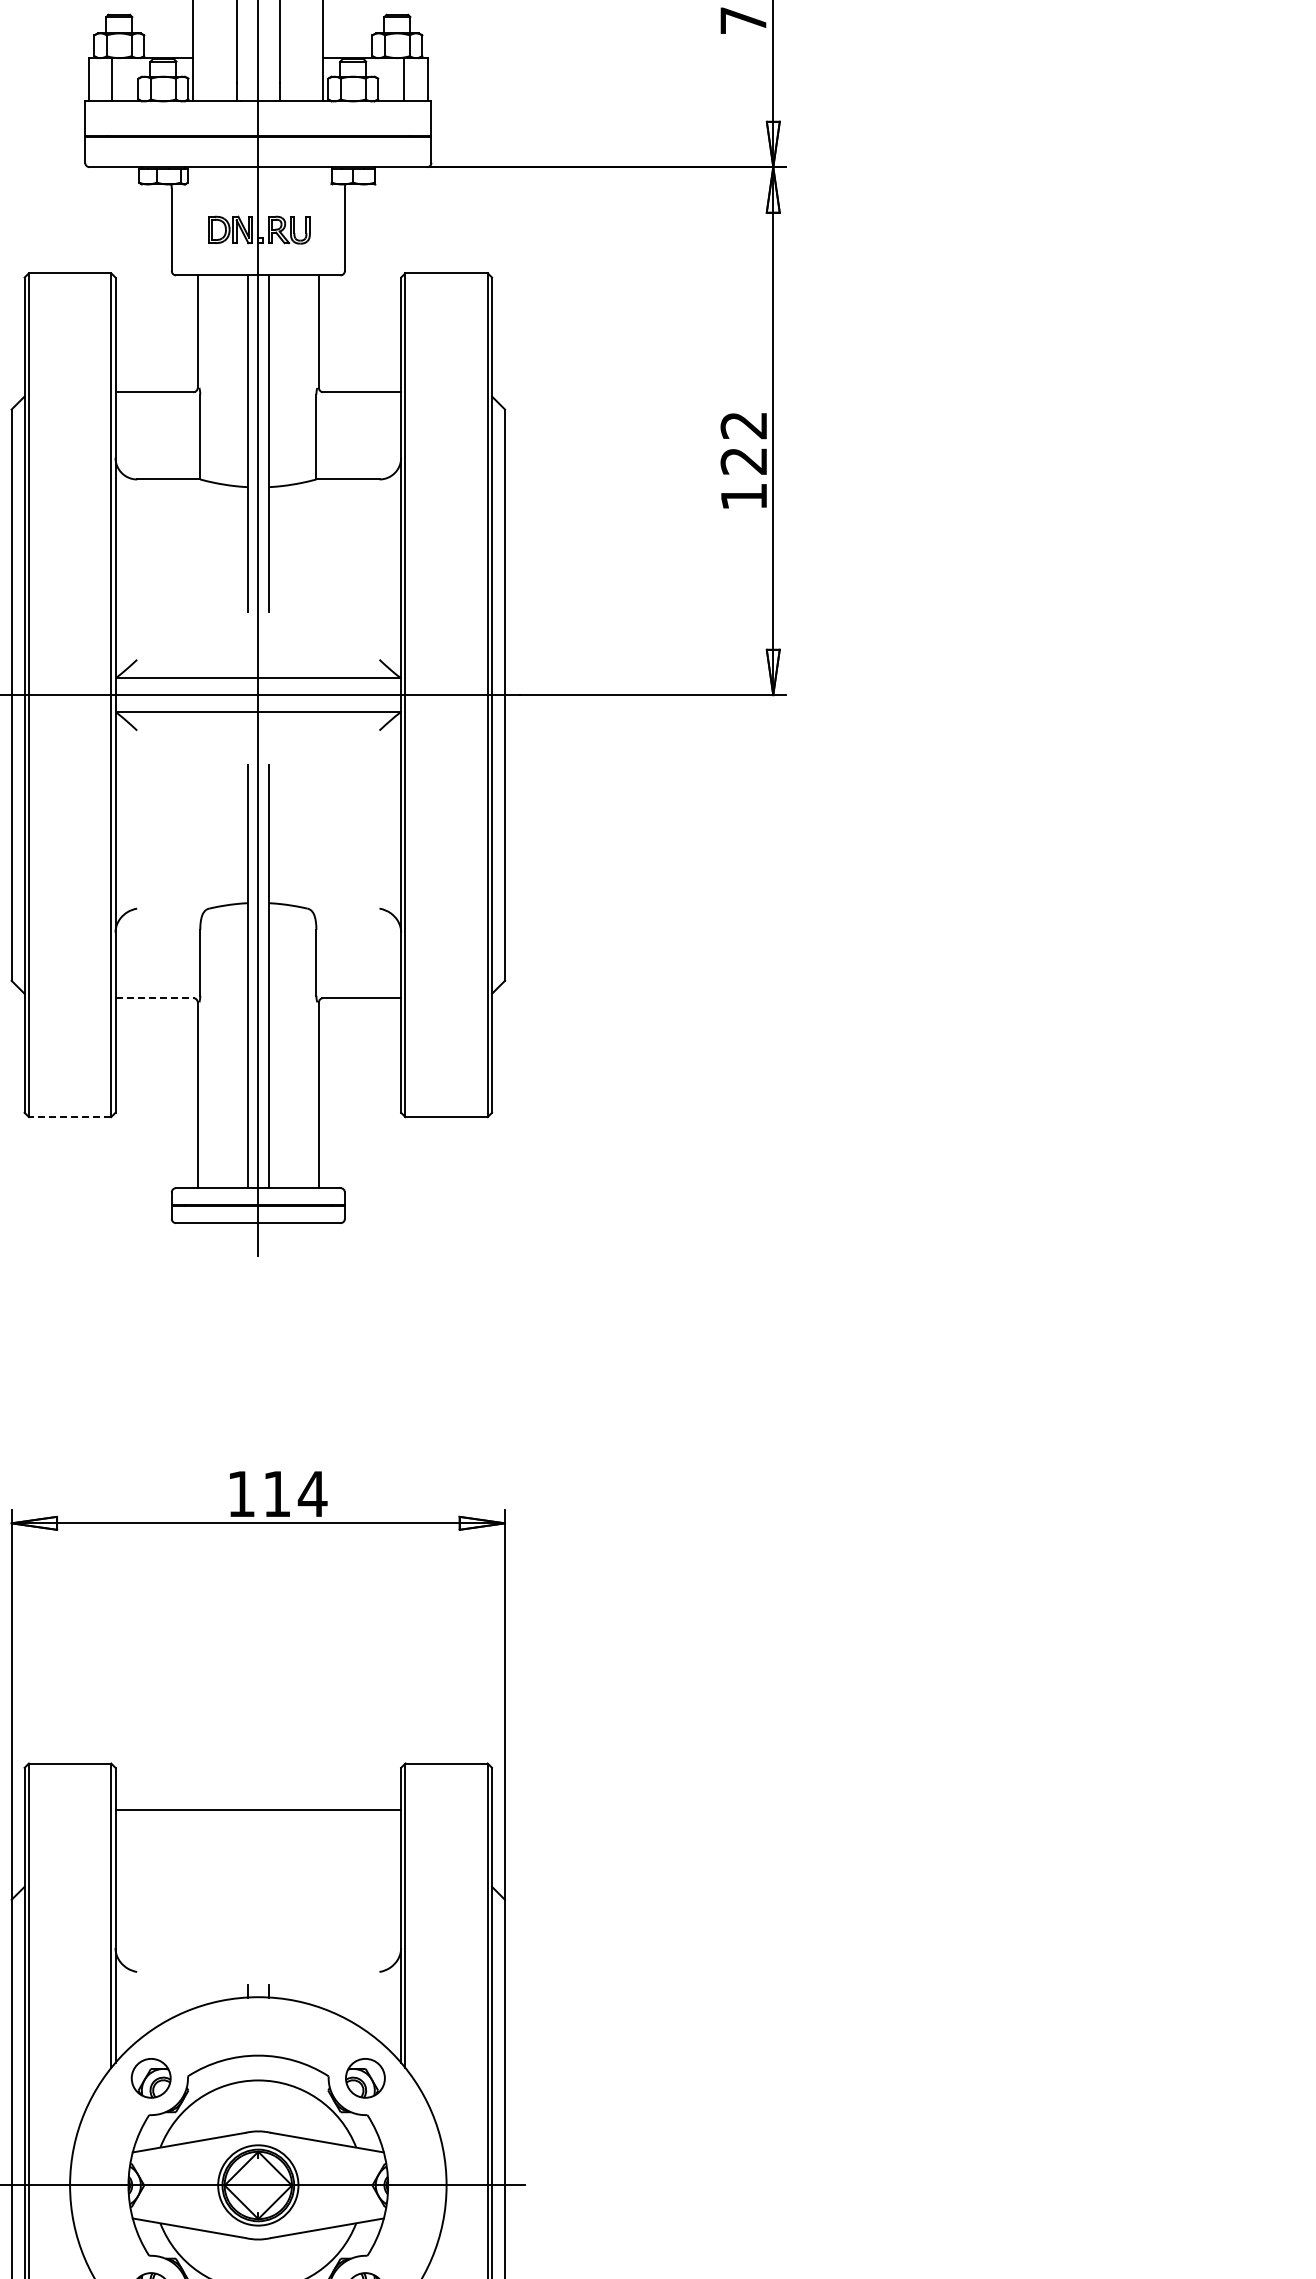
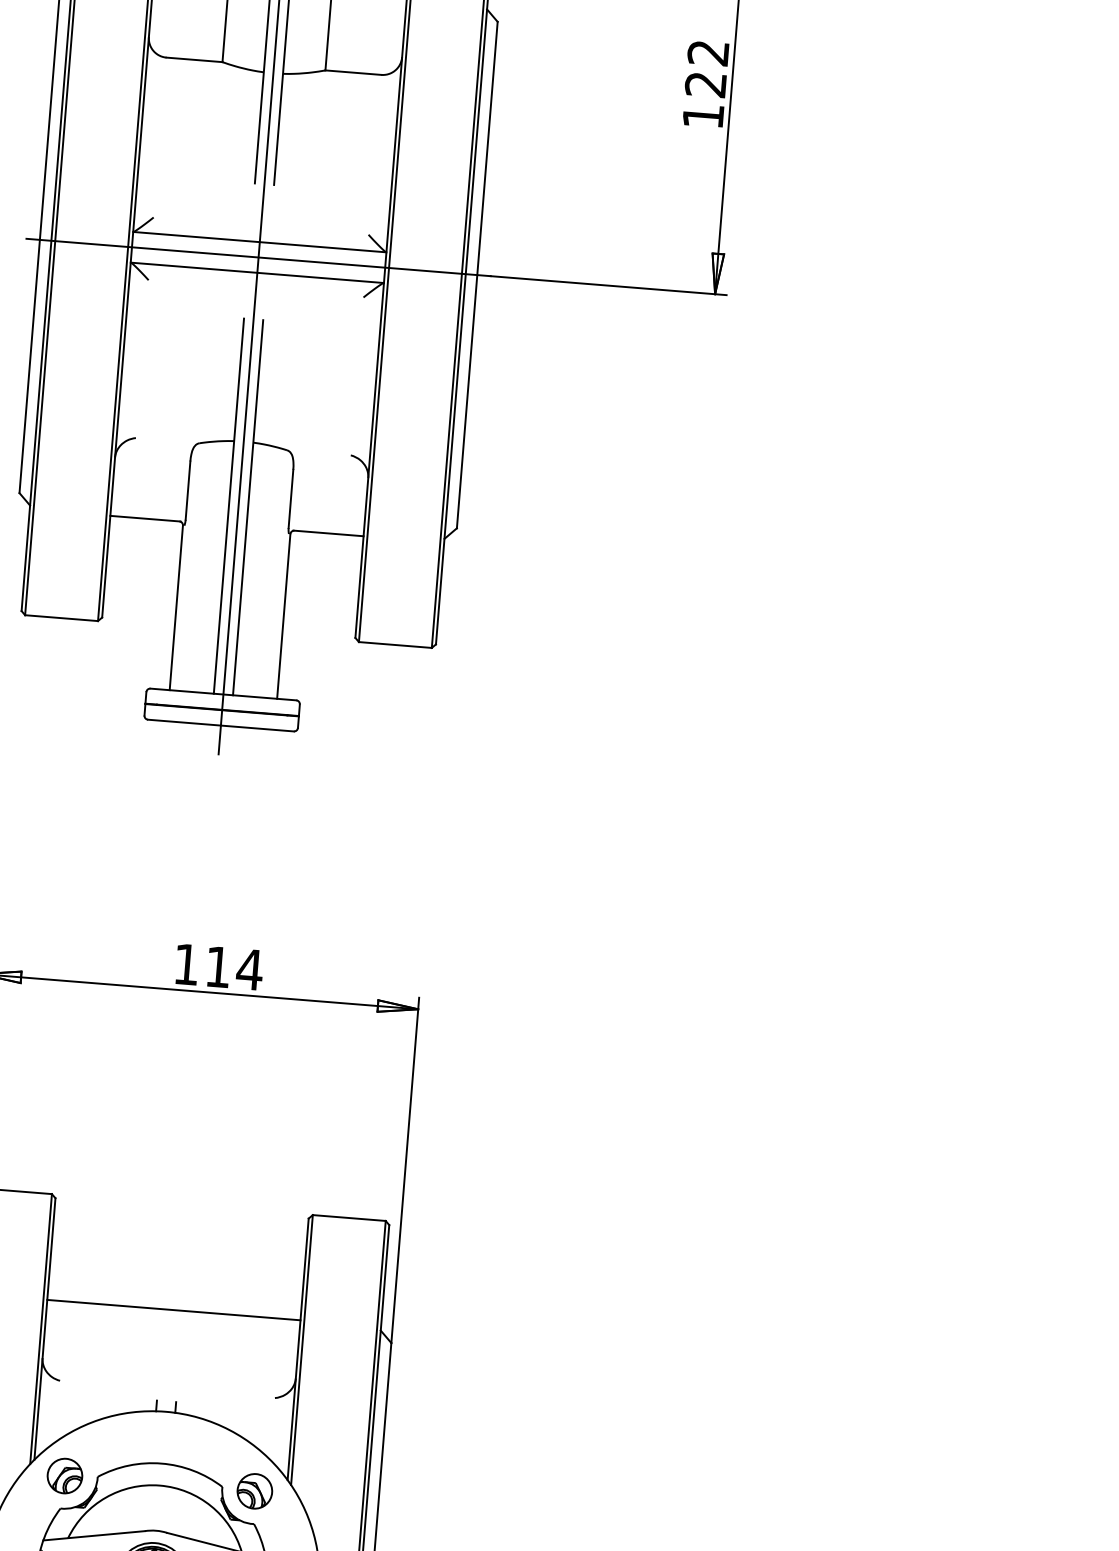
line: (155, 998) -> (145, 519), dashed -> solid
line: (69, 1117) -> (61, 618), dashed -> solid
line: (258, 1809) -> (174, 1310), moved

